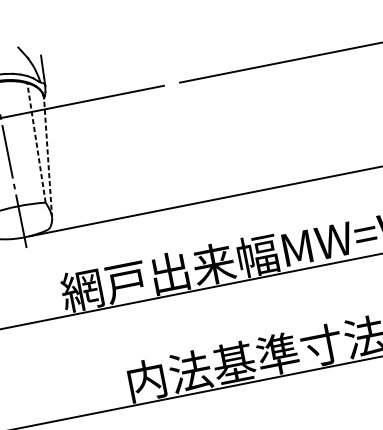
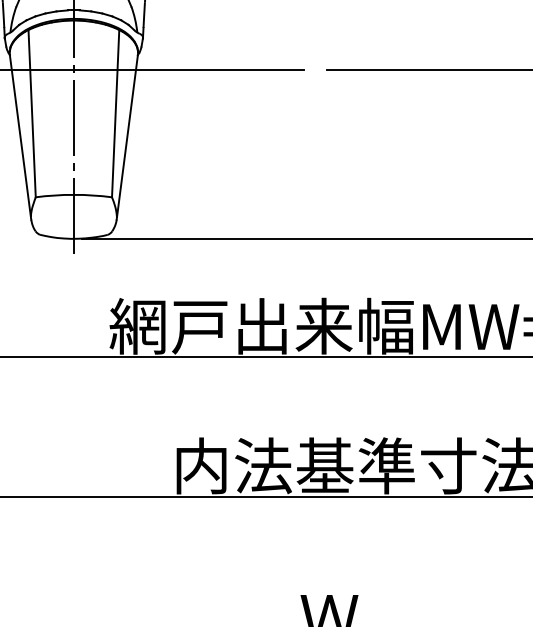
line: (36, 142) -> (115, 113), dashed -> solid
line: (48, 158) -> (127, 137), dashed -> solid

